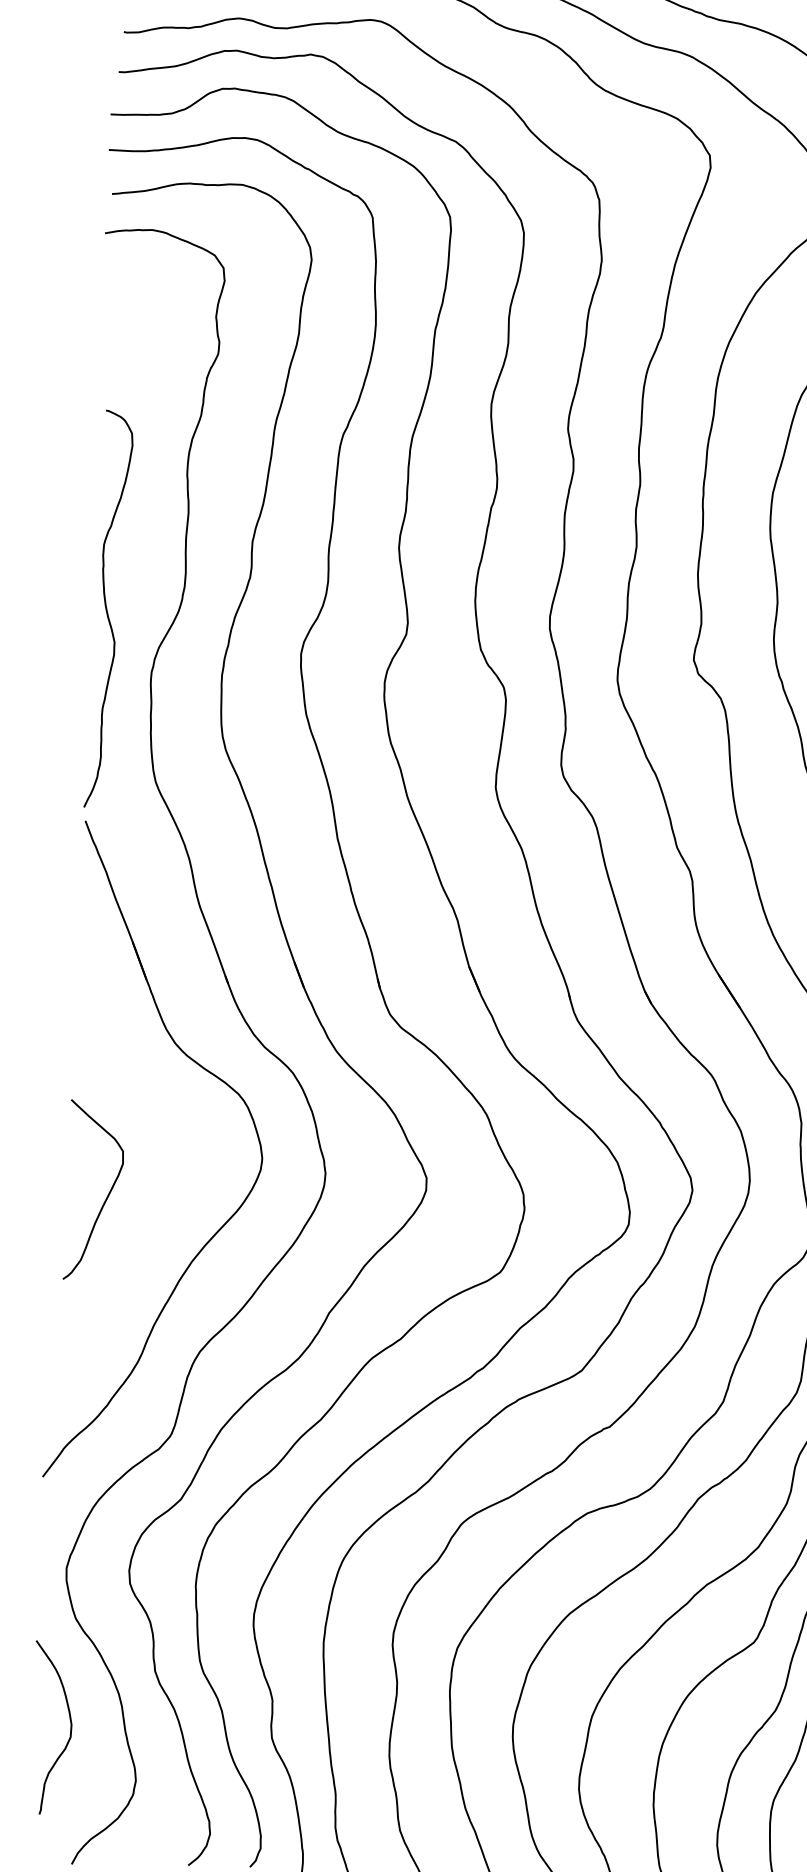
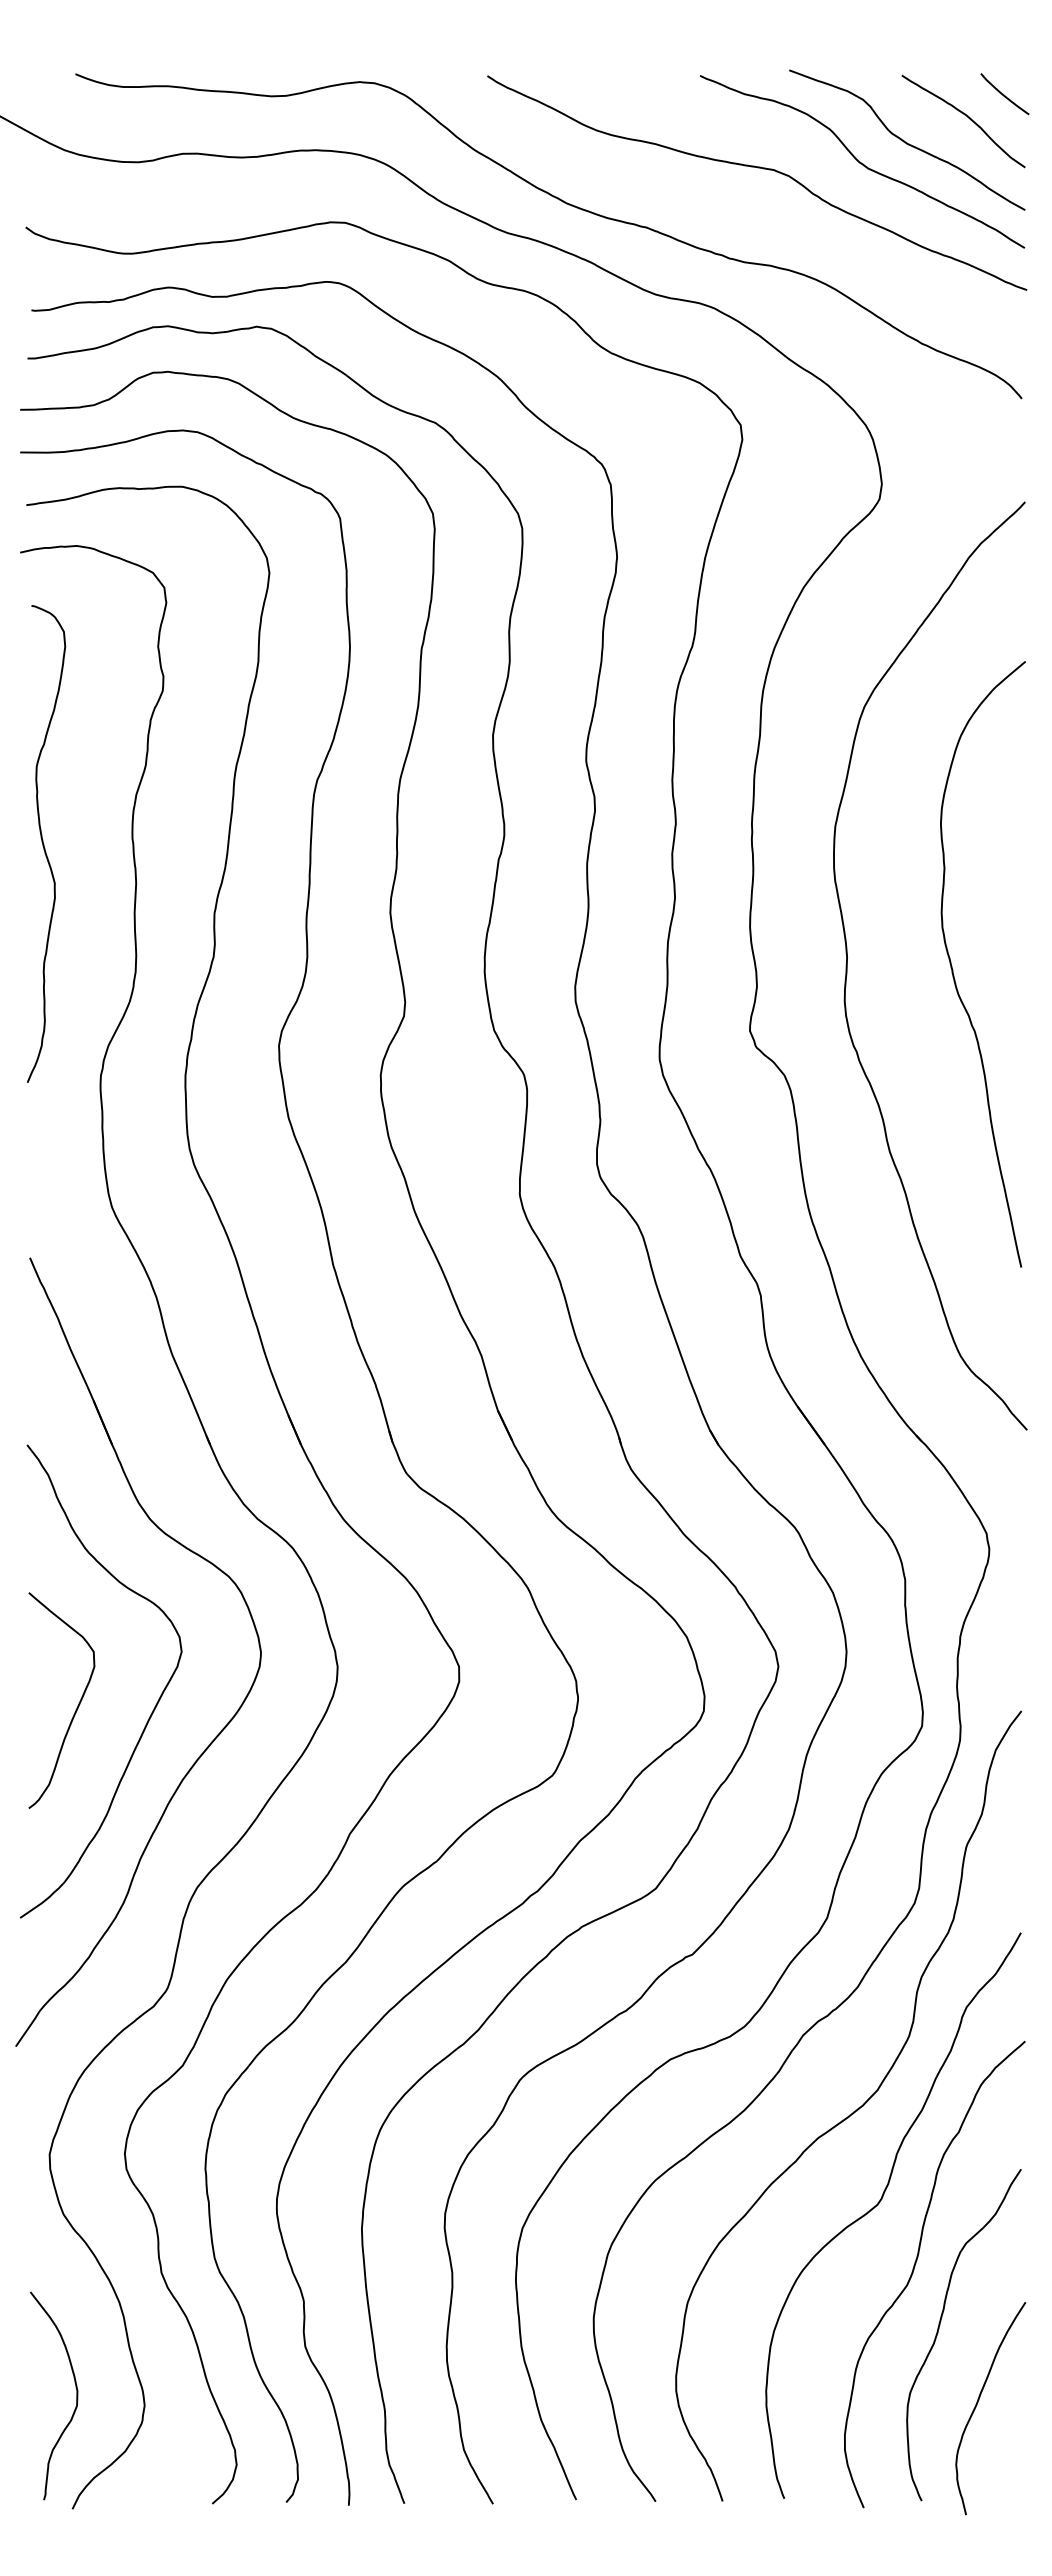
curve: (107, 609) -> (44, 844), moved
curve: (170, 1200) -> (153, 1708), added
curve: (70, 1728) -> (76, 2395), moved

